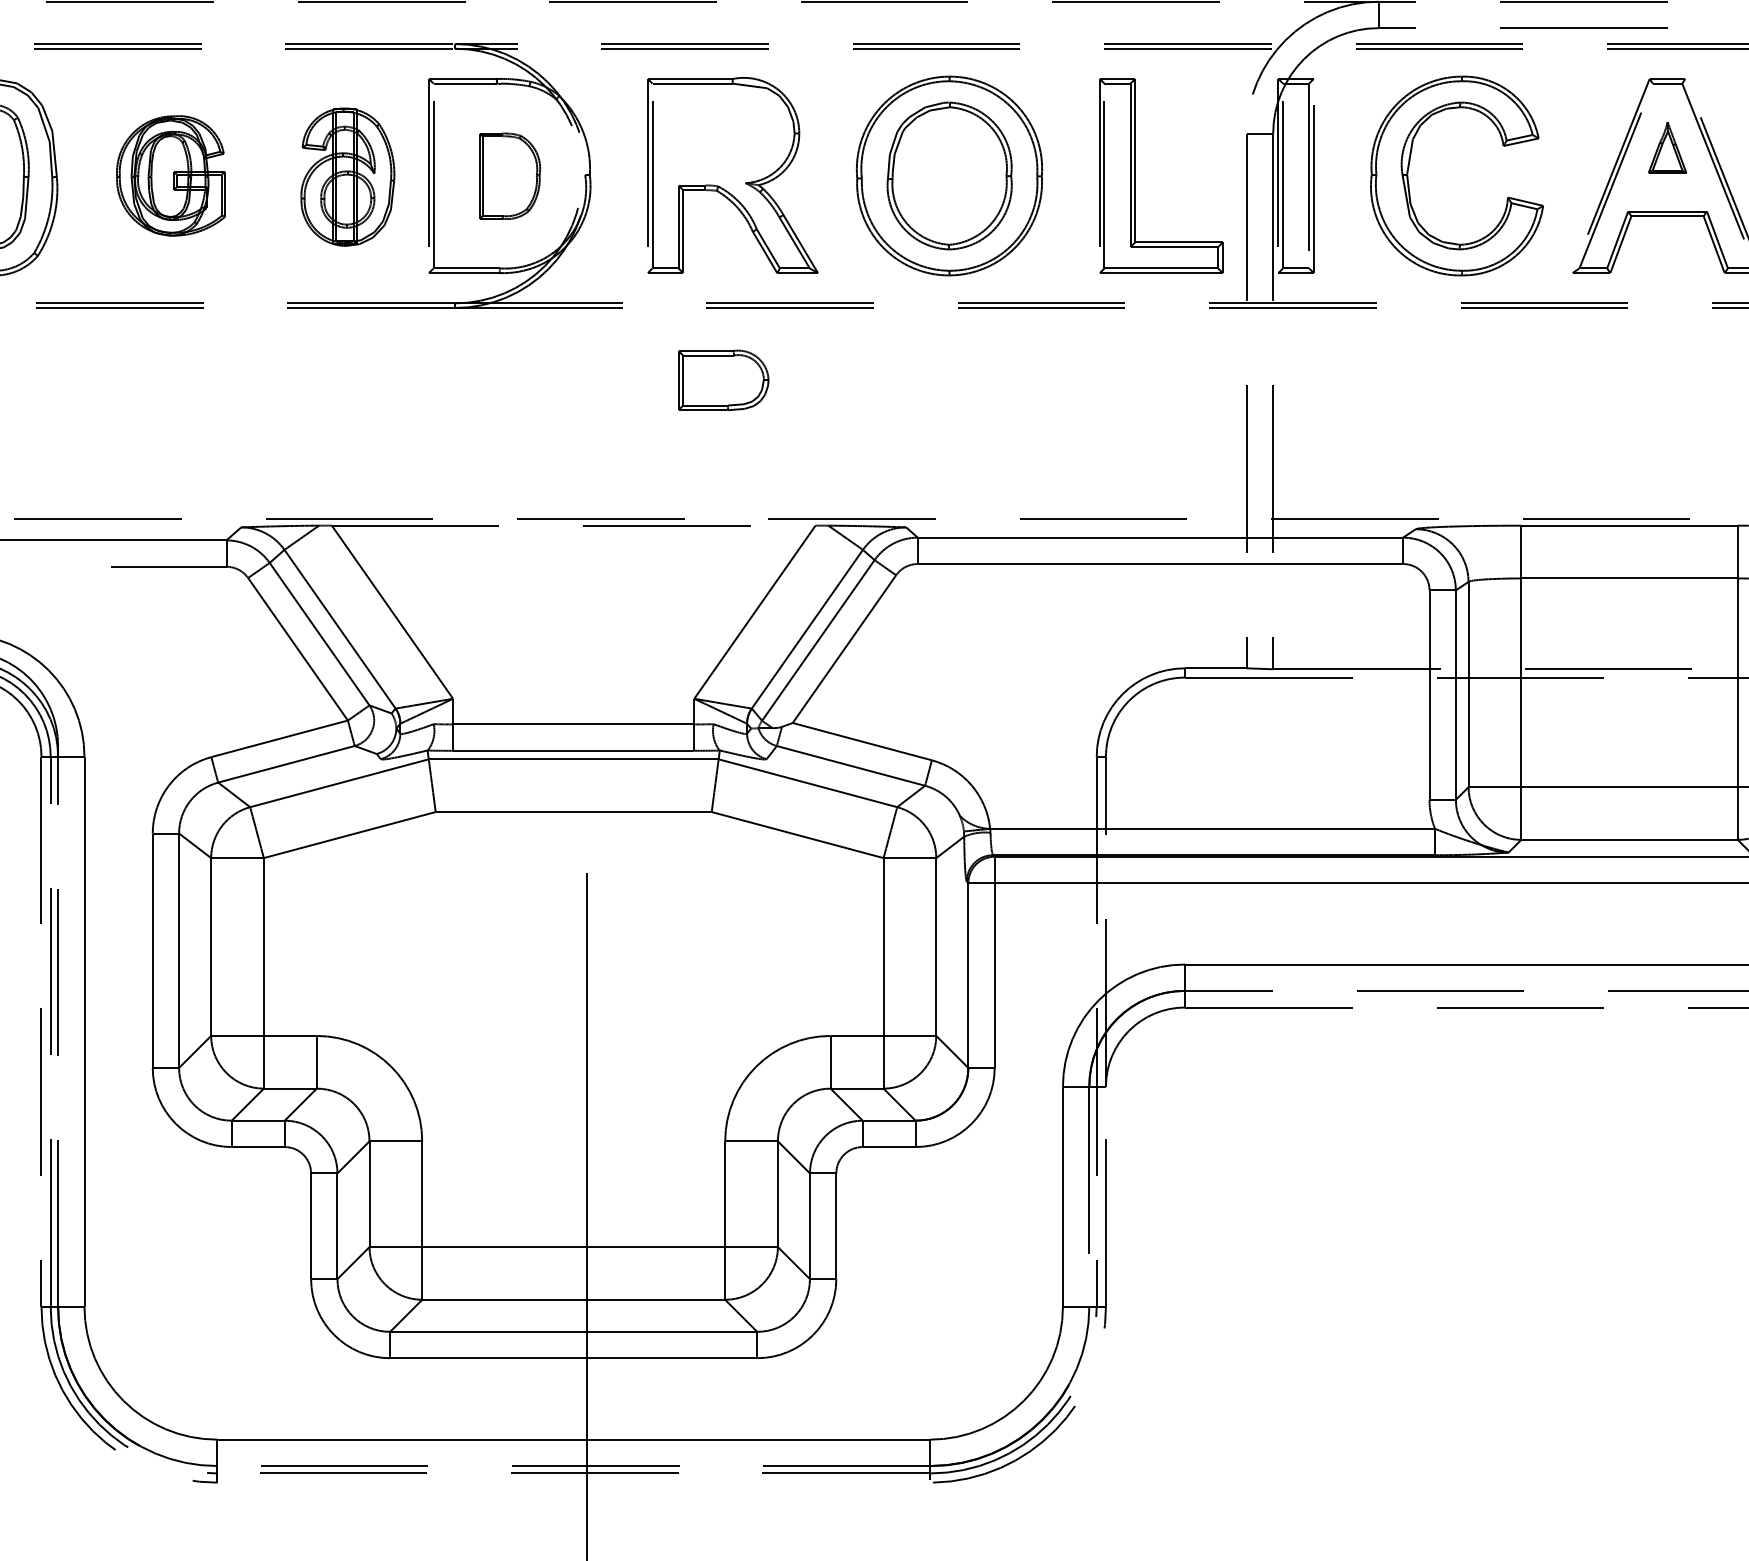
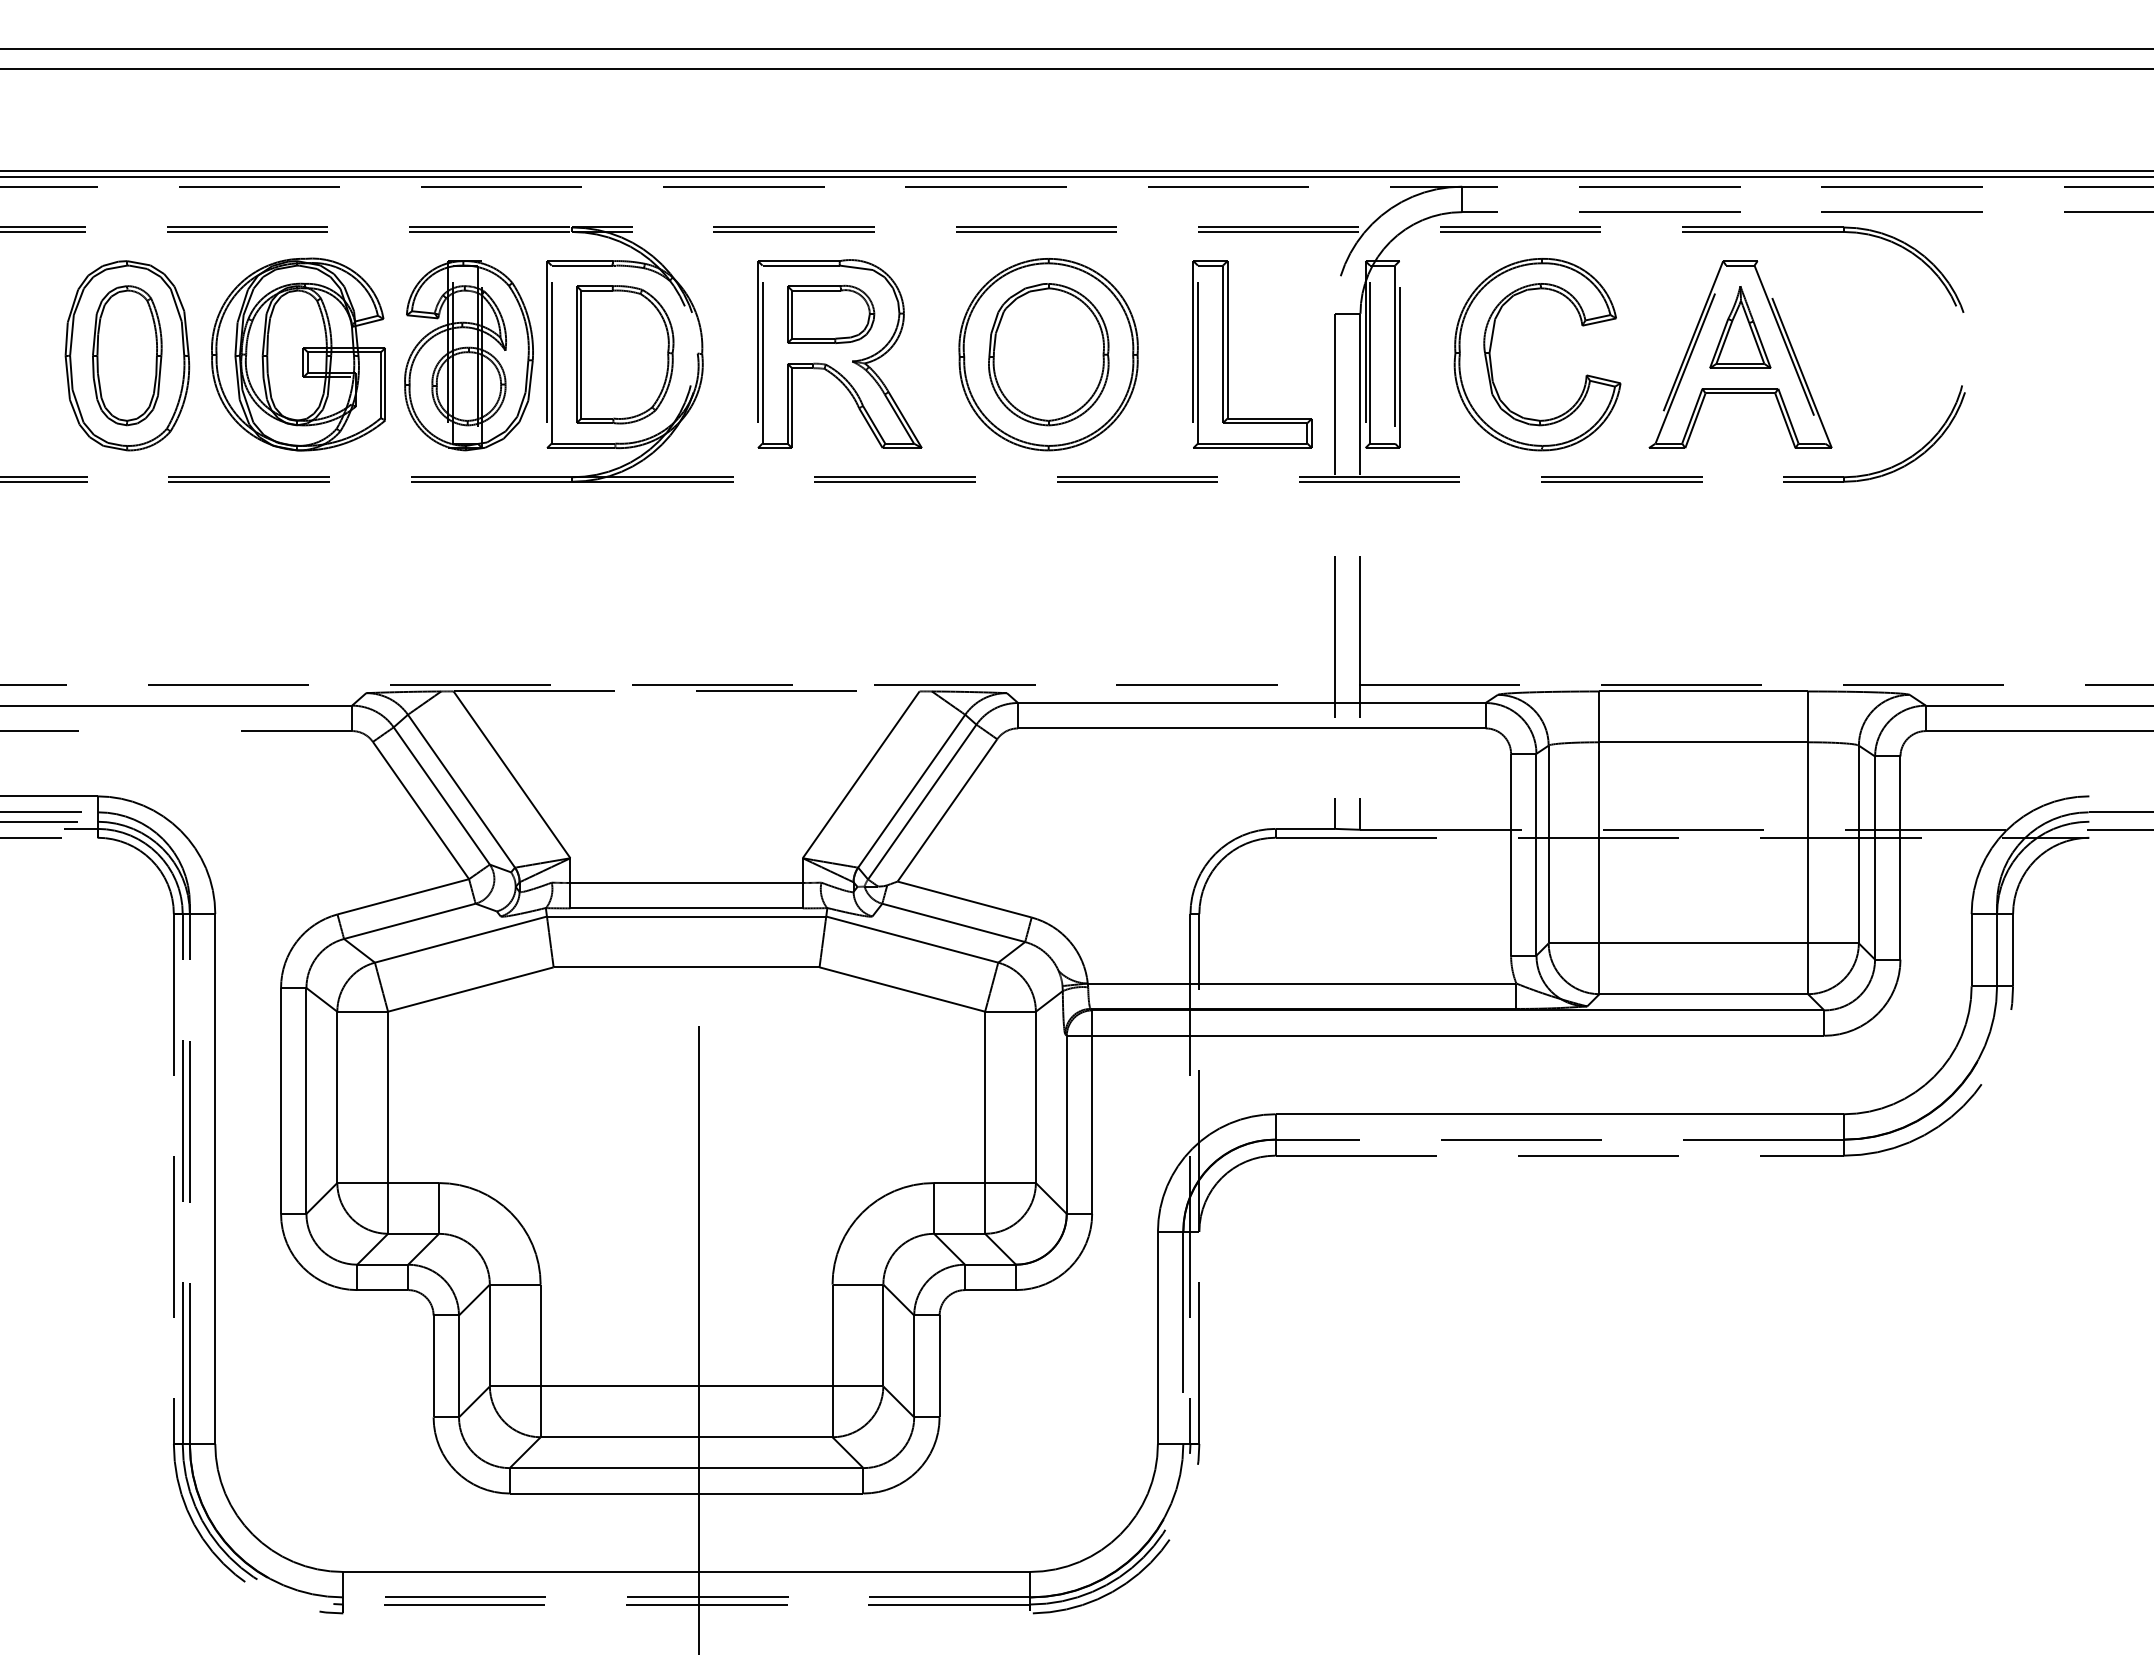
part: (1667, 147) -> (1740, 327), size x1.67
part: (170, 175) -> (298, 354), size x1.67
part: (510, 175) -> (625, 354), size x1.67
part: (347, 176) -> (468, 355), size x1.43
part: (724, 379) -> (831, 313), moved

